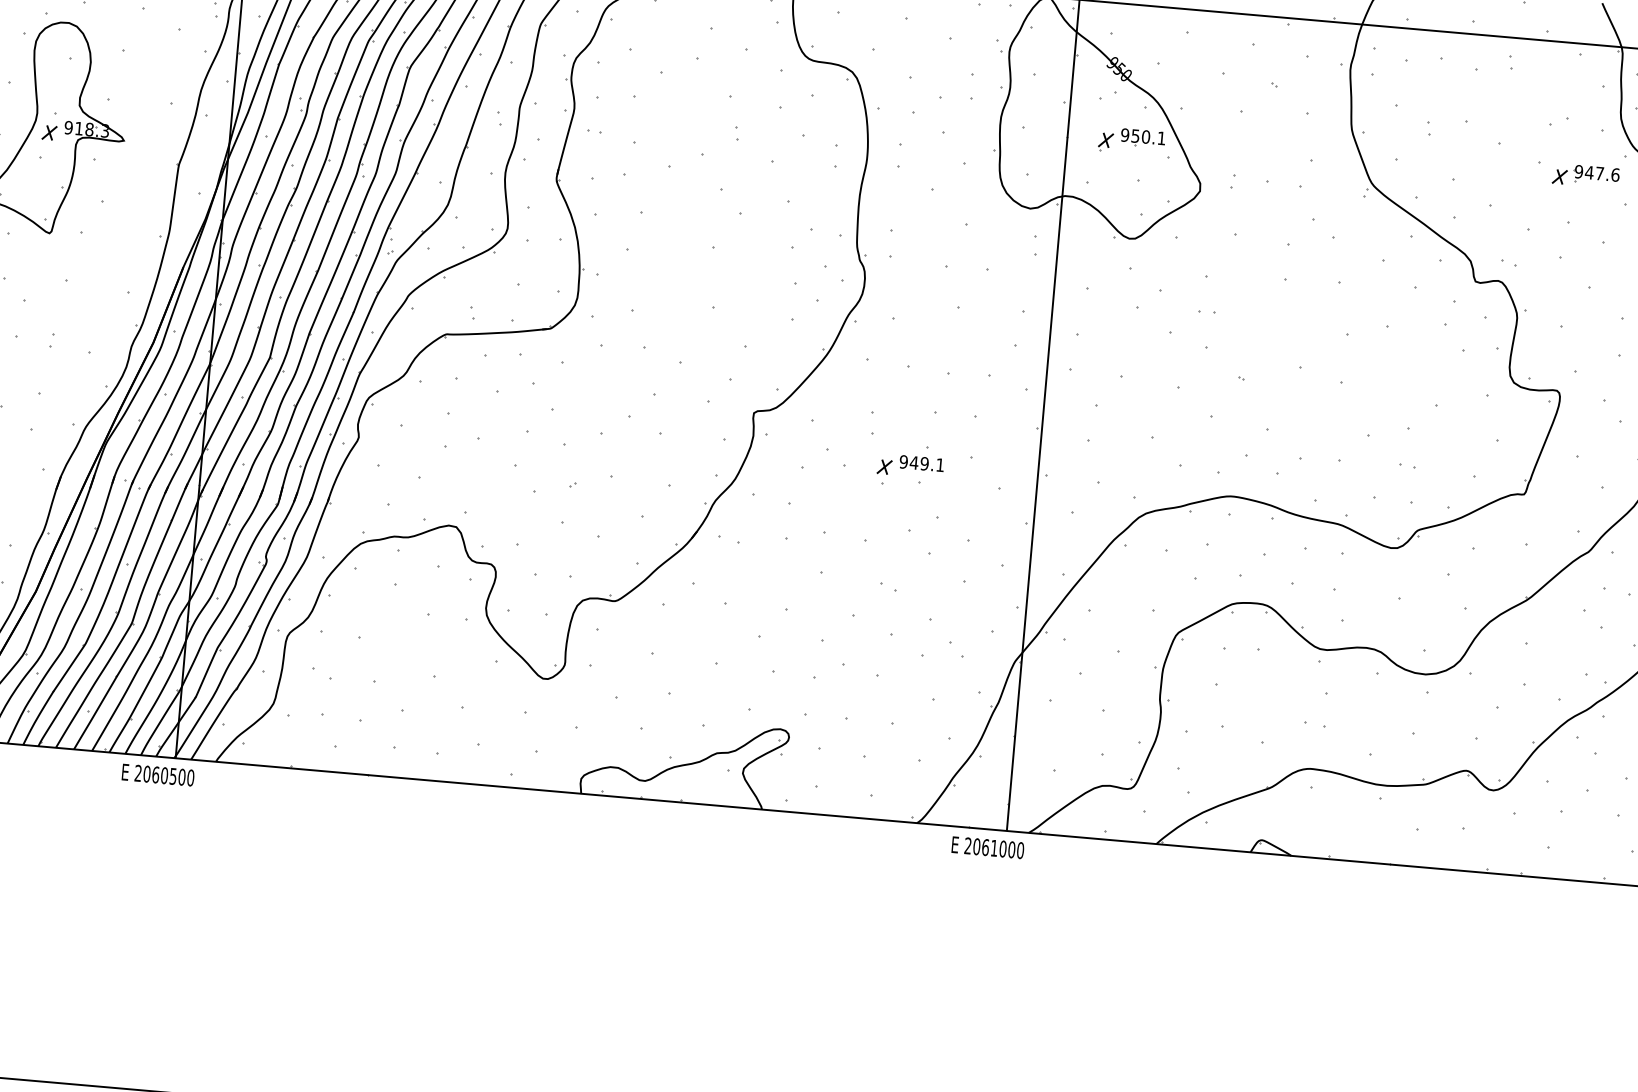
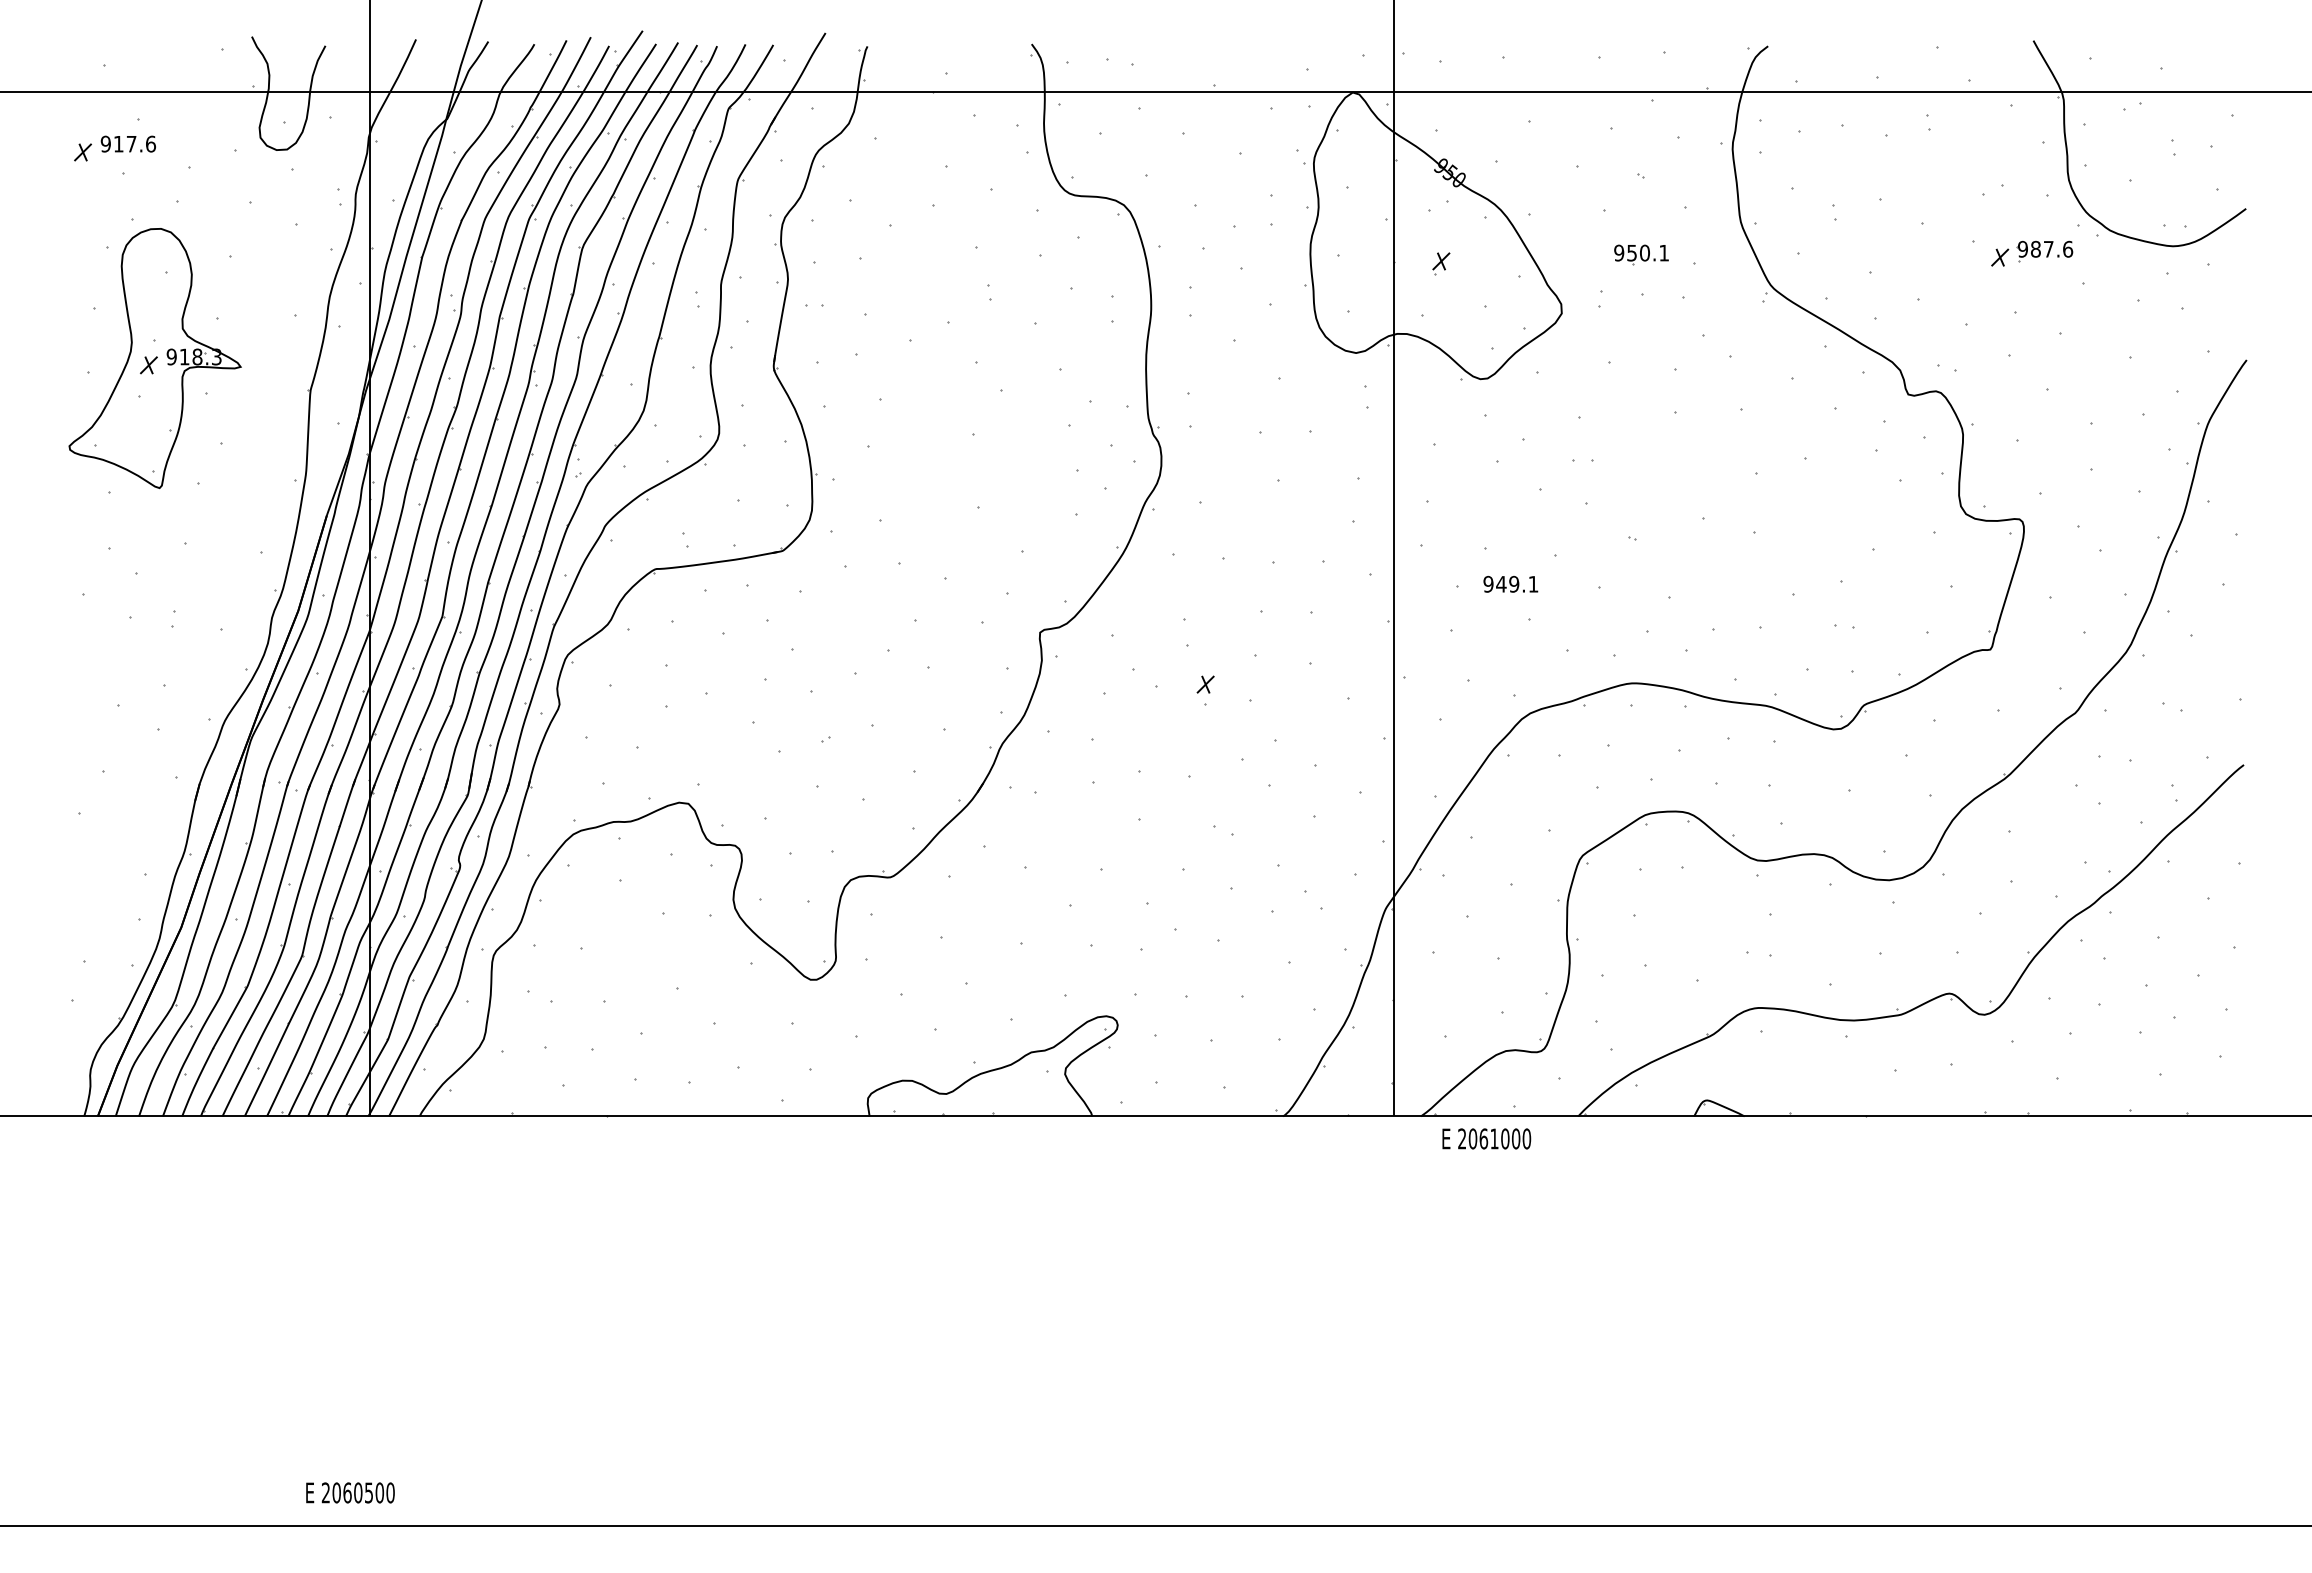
part: (1143, 137) -> (1641, 254), moved
text: (1589, 172) -> (2035, 248), 947.6 -> 987.6
text: (921, 462) -> (1510, 583), moved
text: (158, 774) -> (350, 1492), moved
text: (987, 847) -> (1486, 1138), moved

